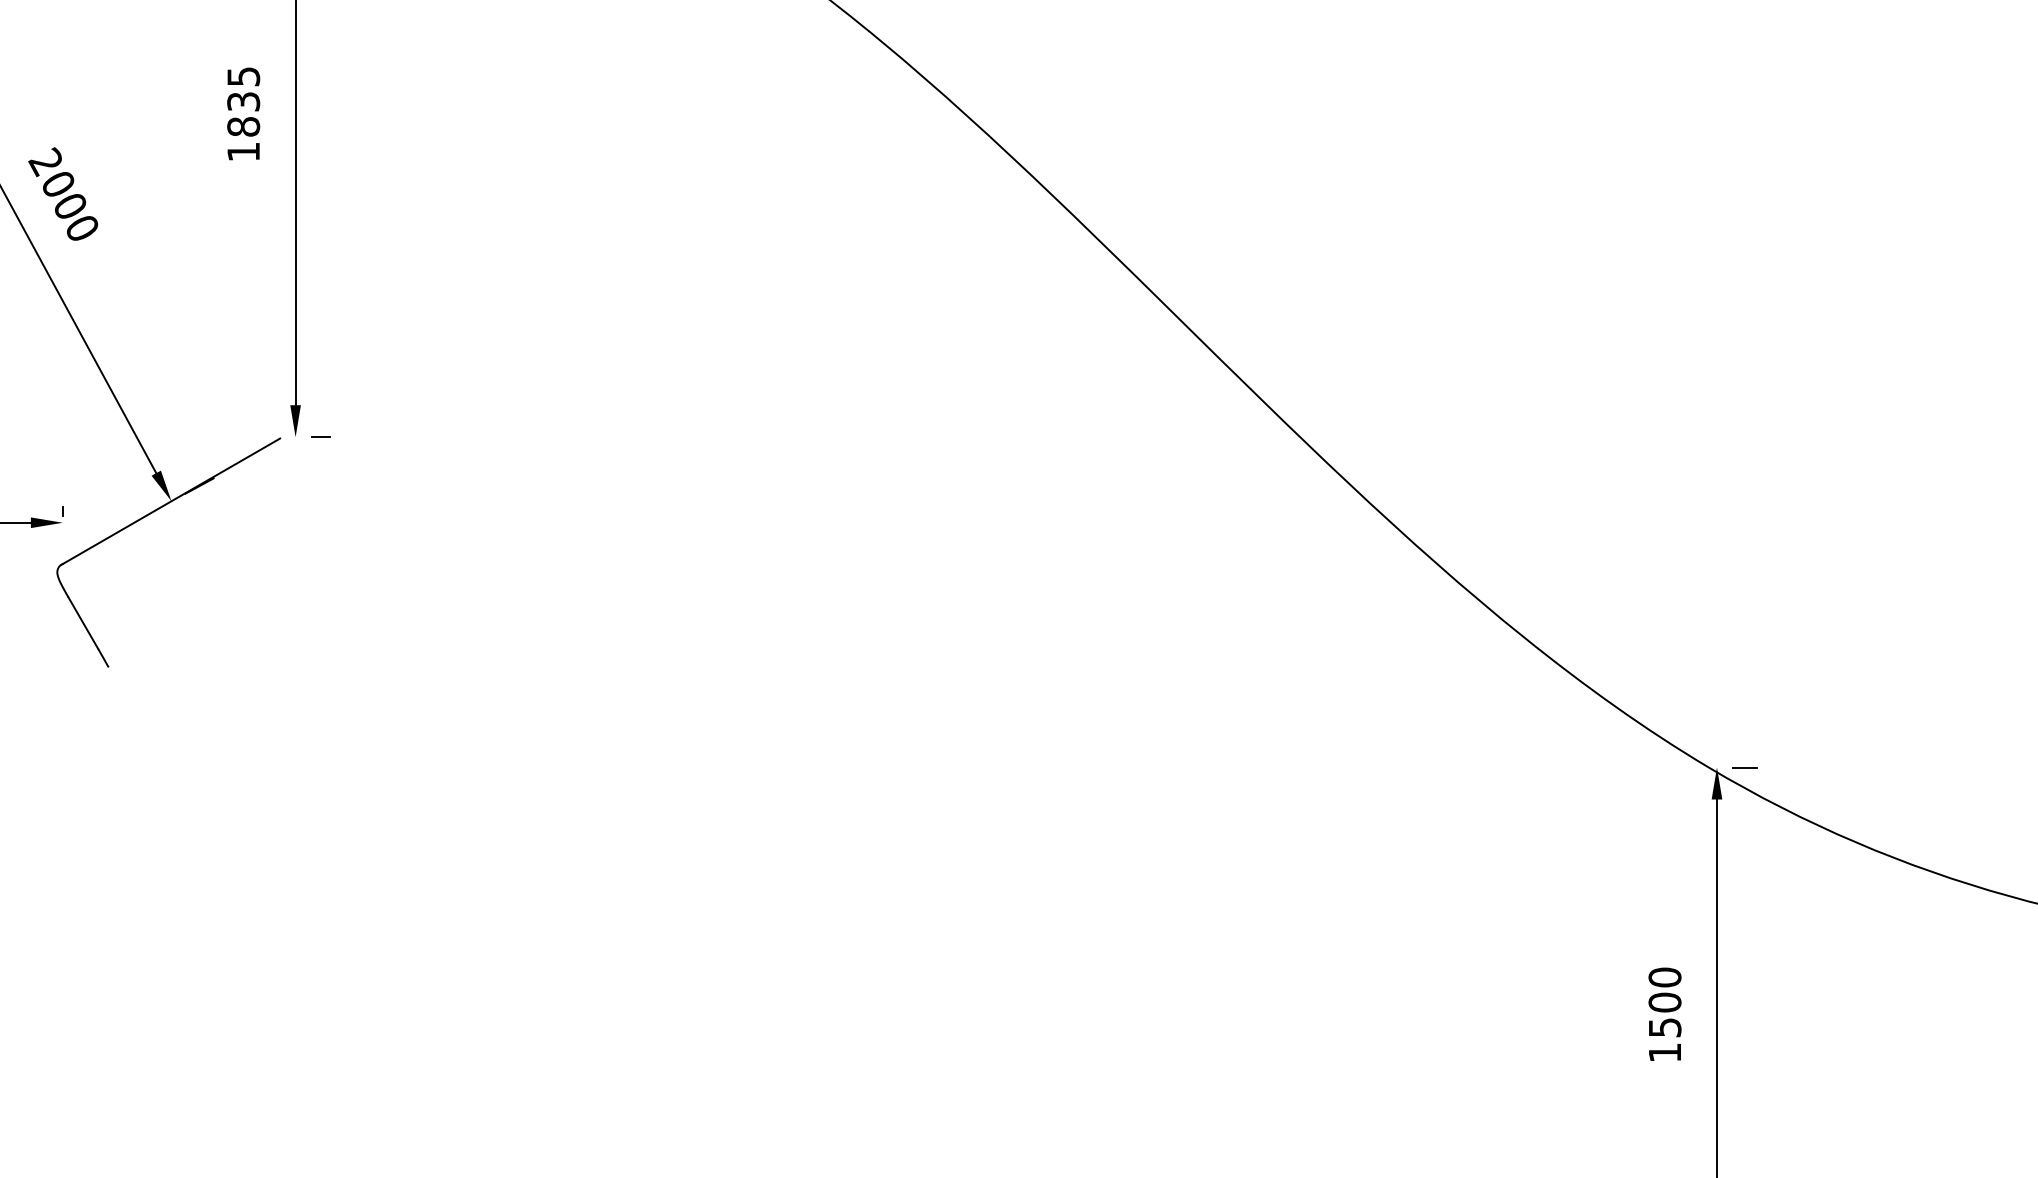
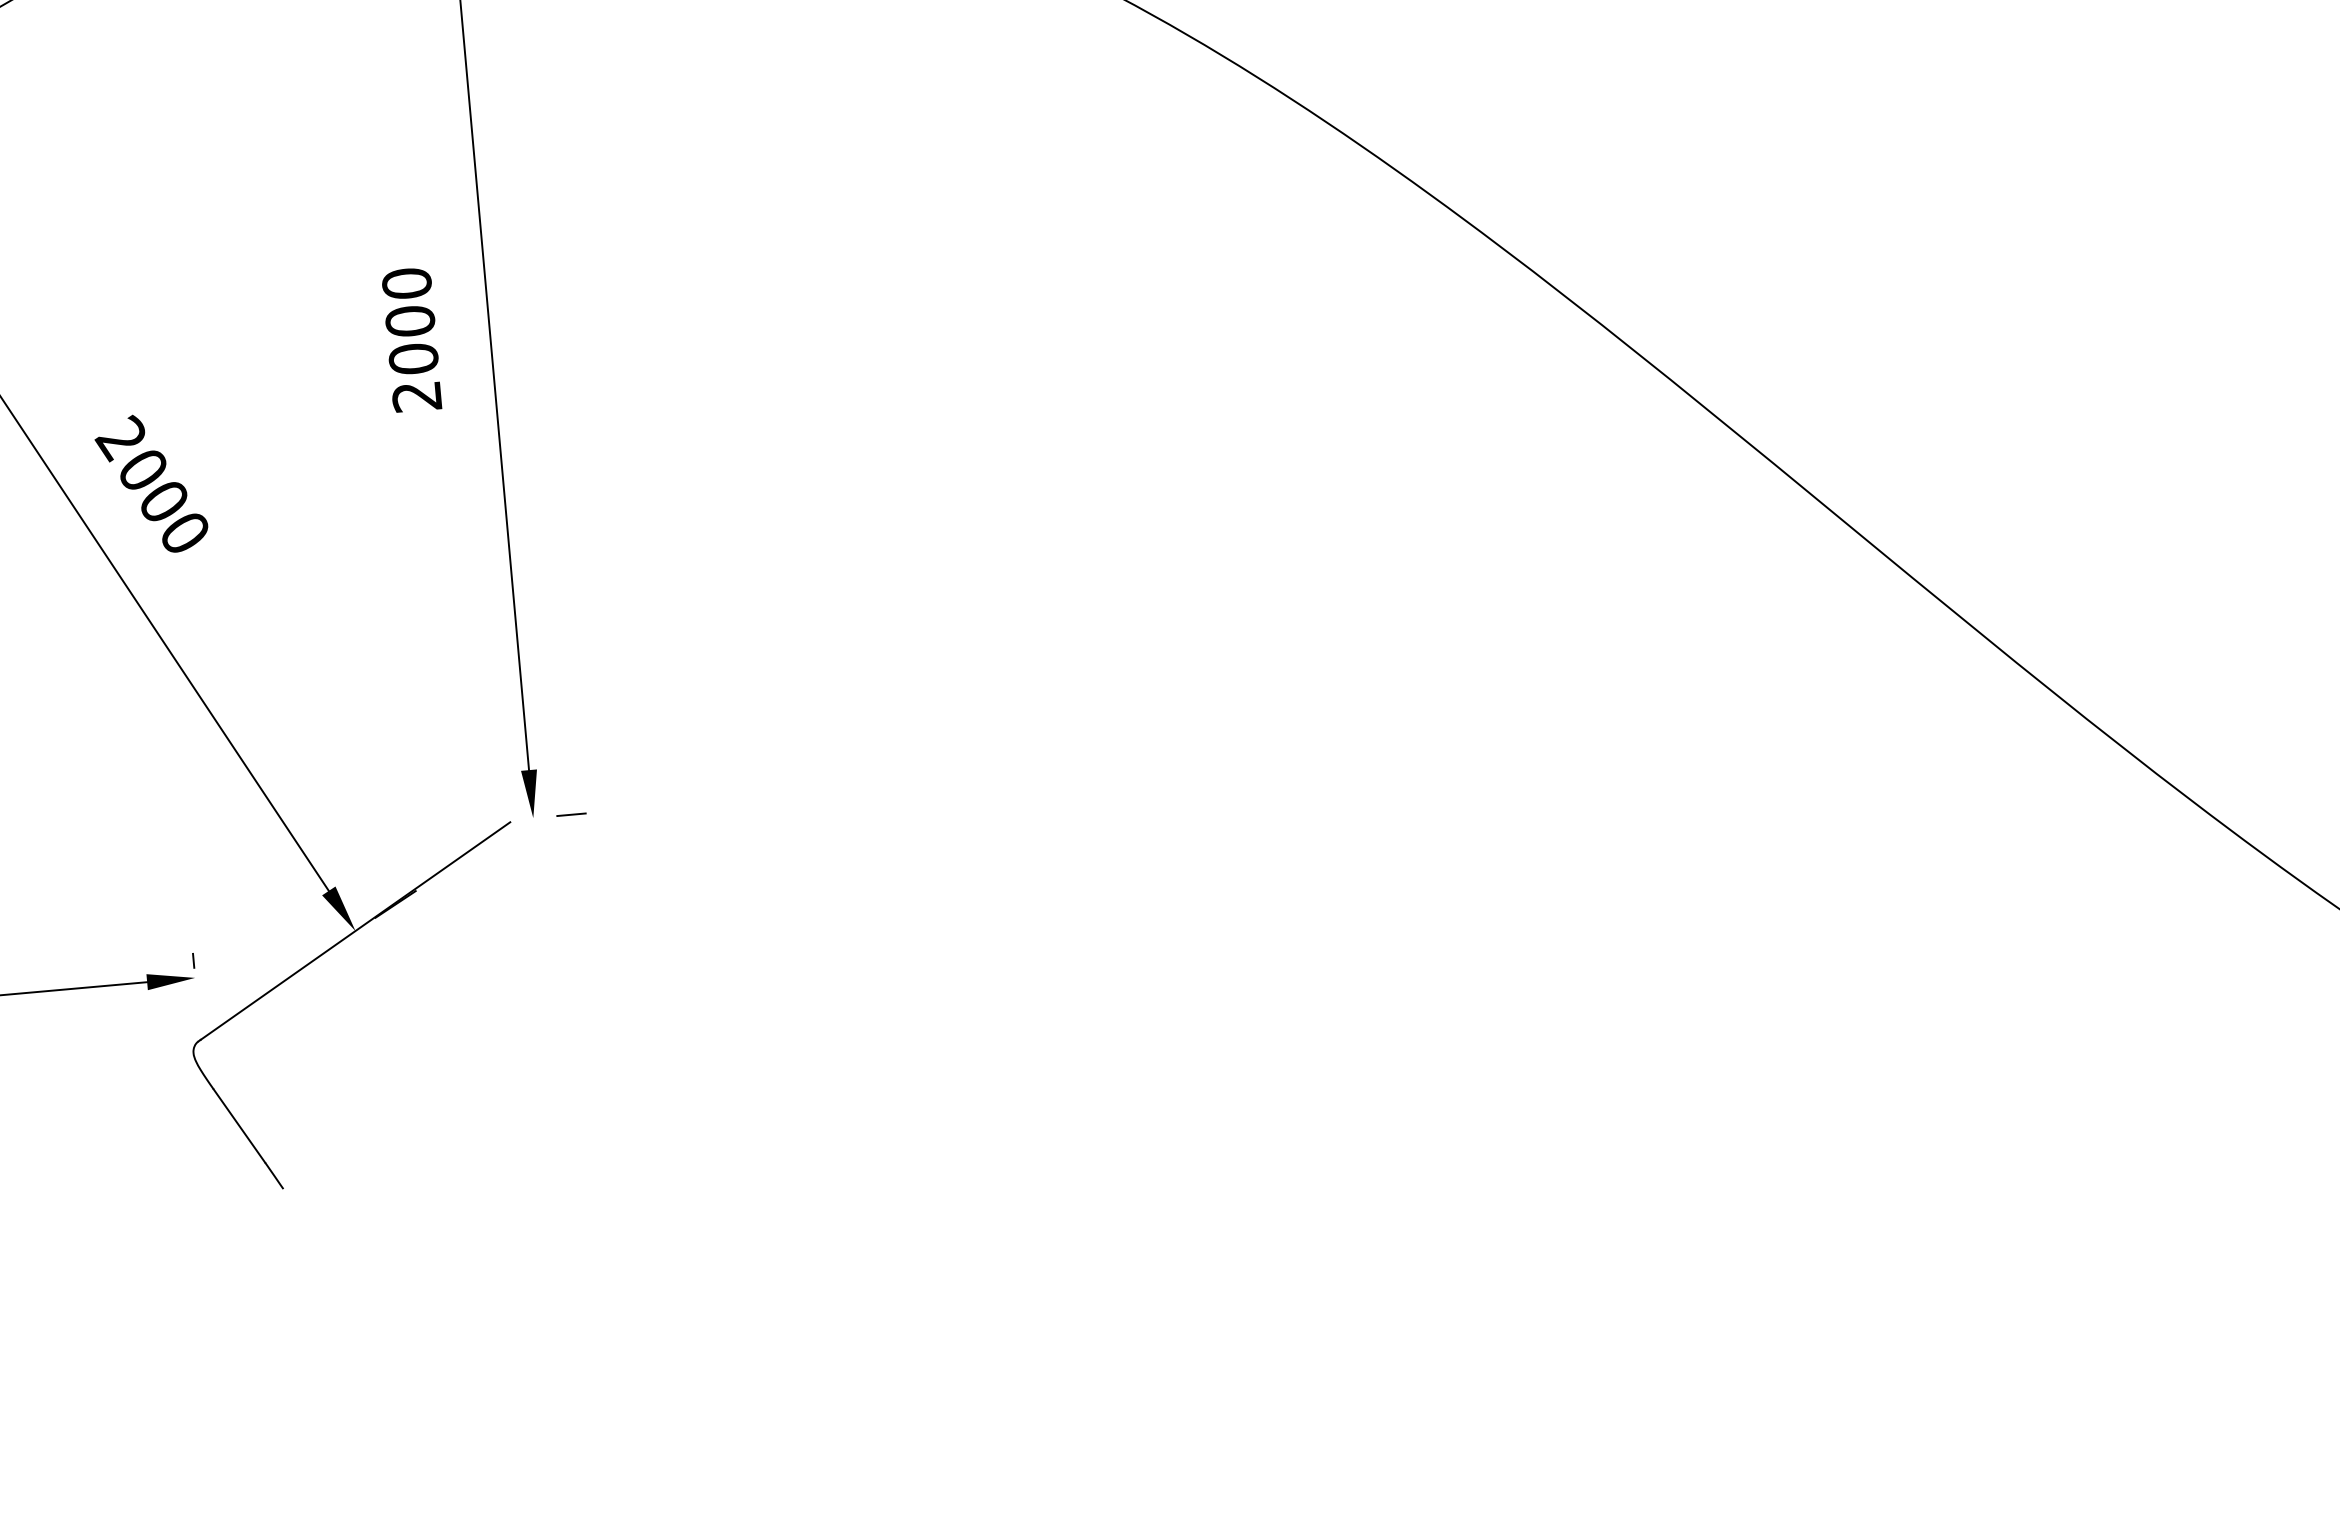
text: (243, 113) -> (411, 338), 1835 -> 2000

